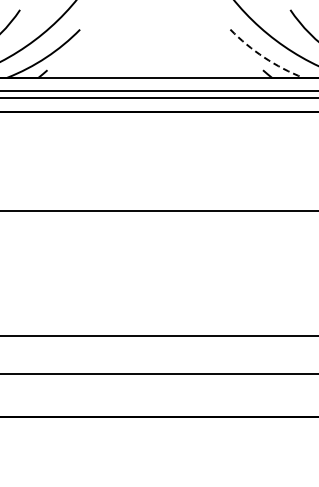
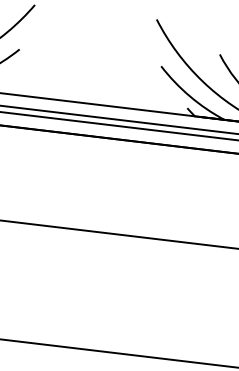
arc: (264, 57) -> (190, 96), dashed -> solid

